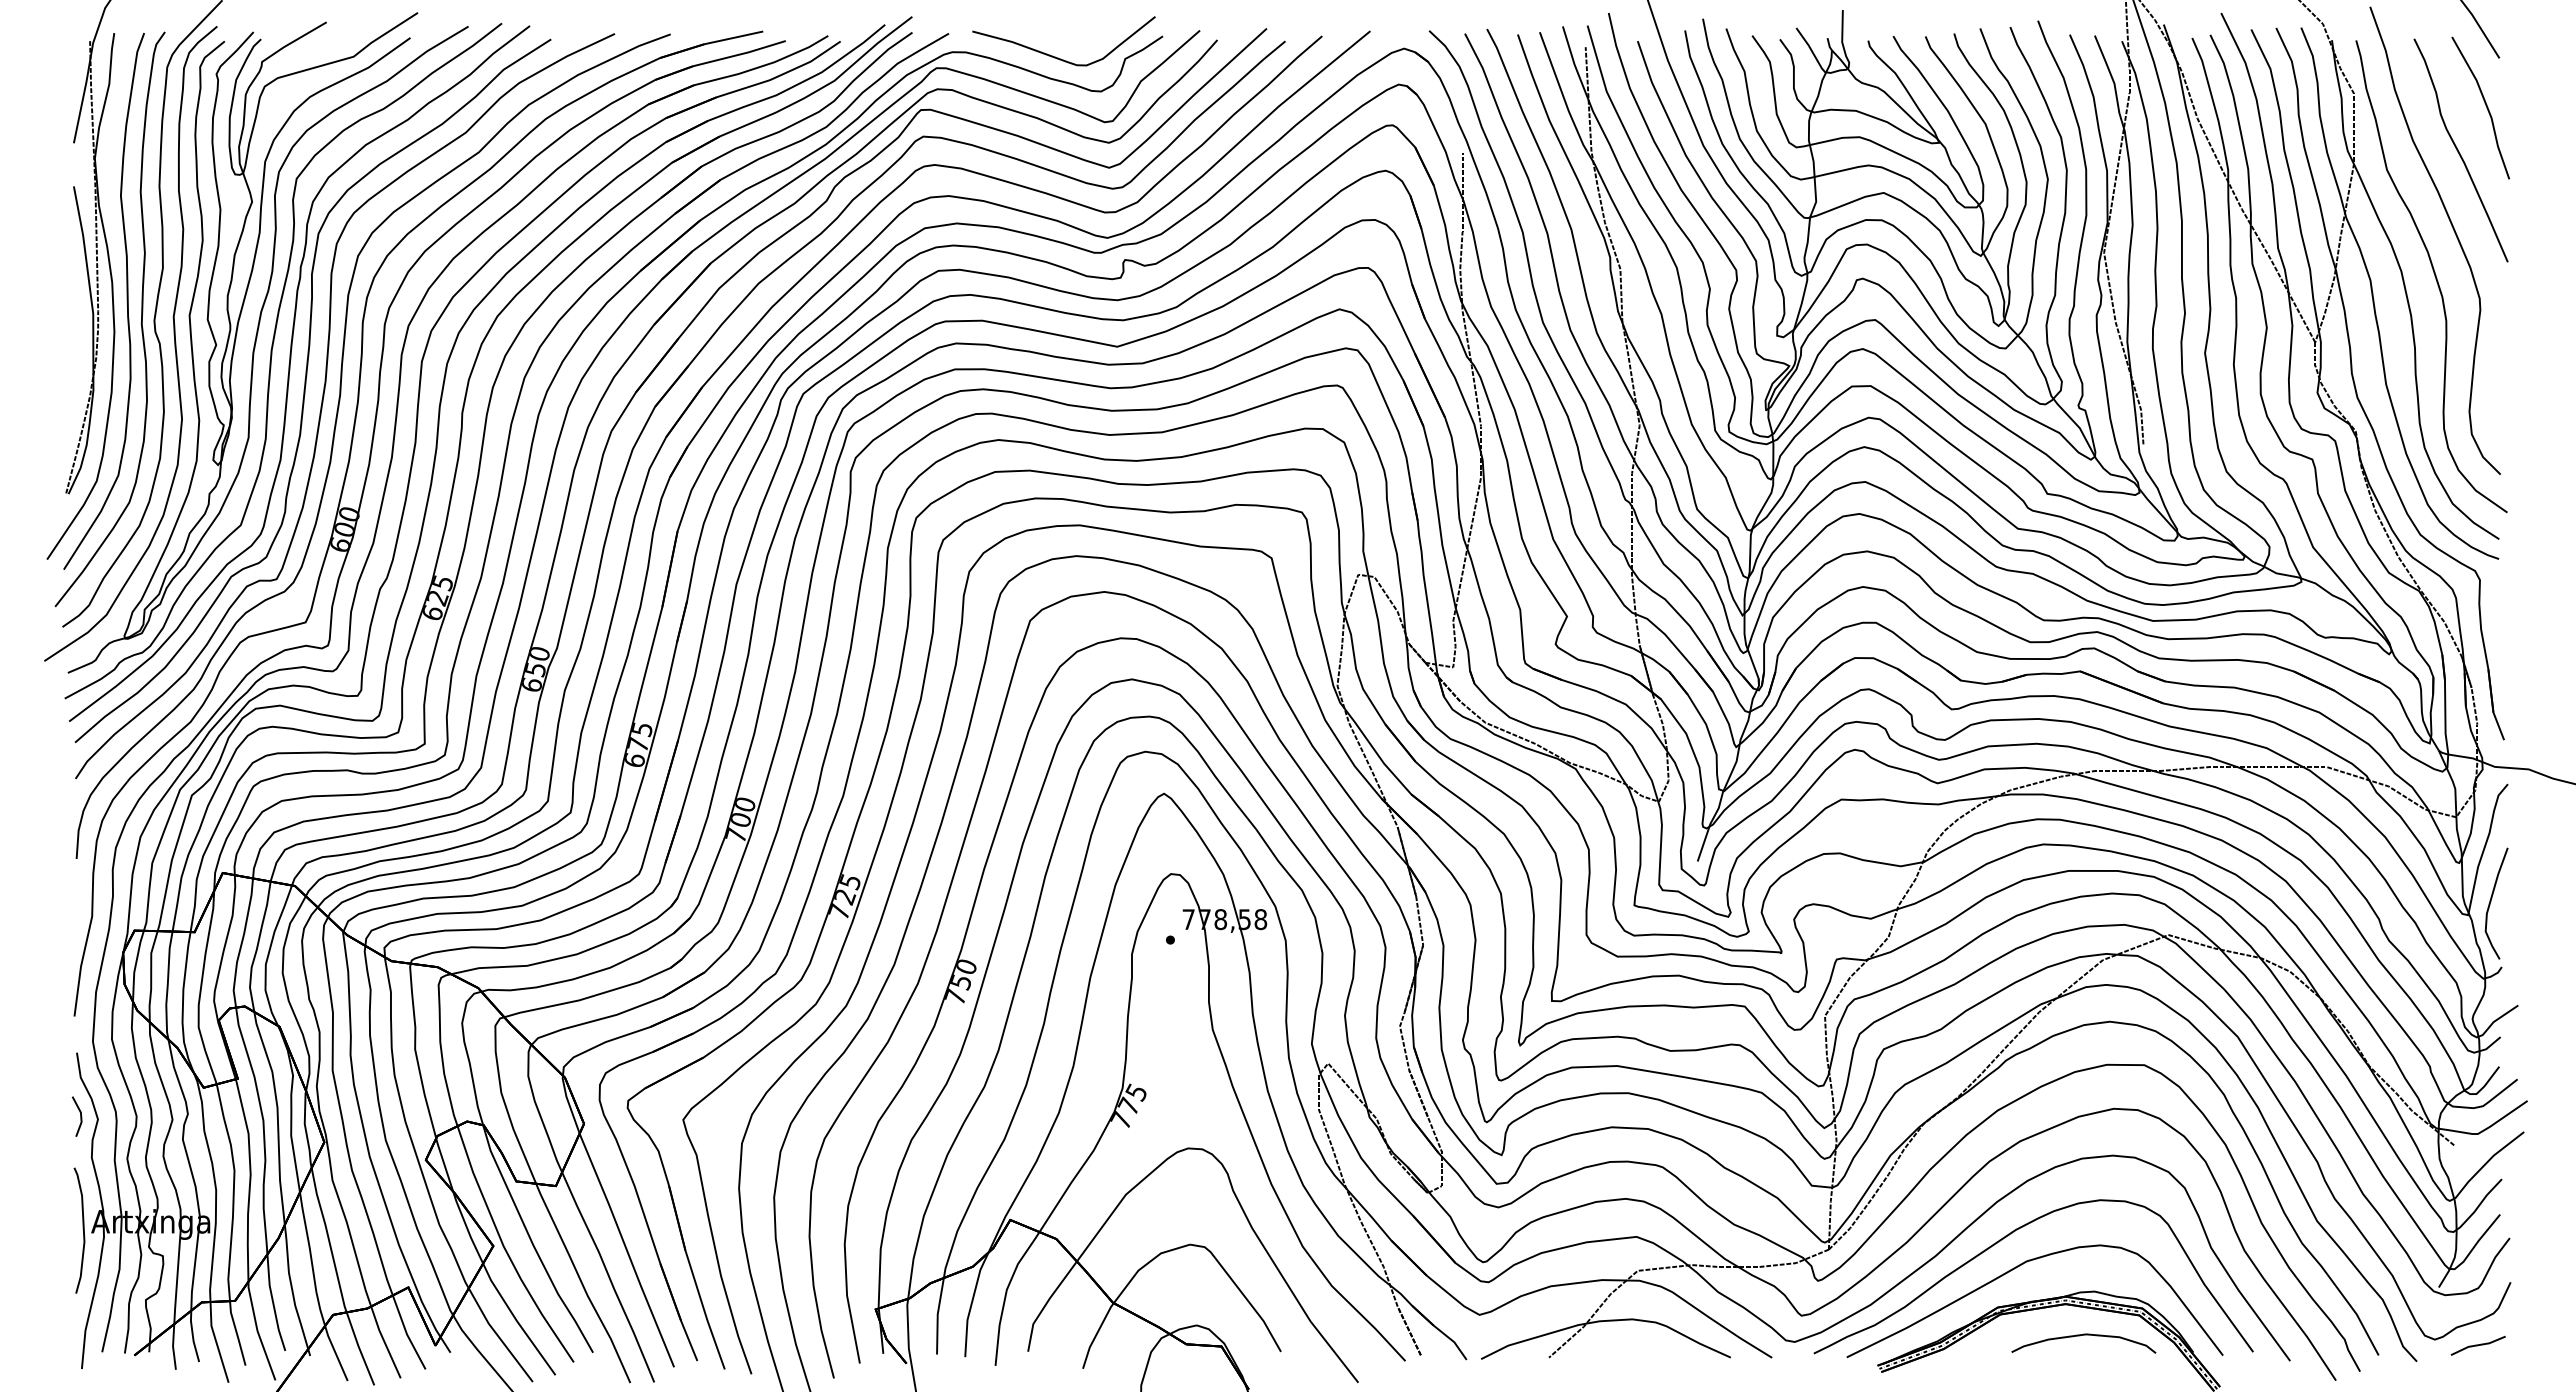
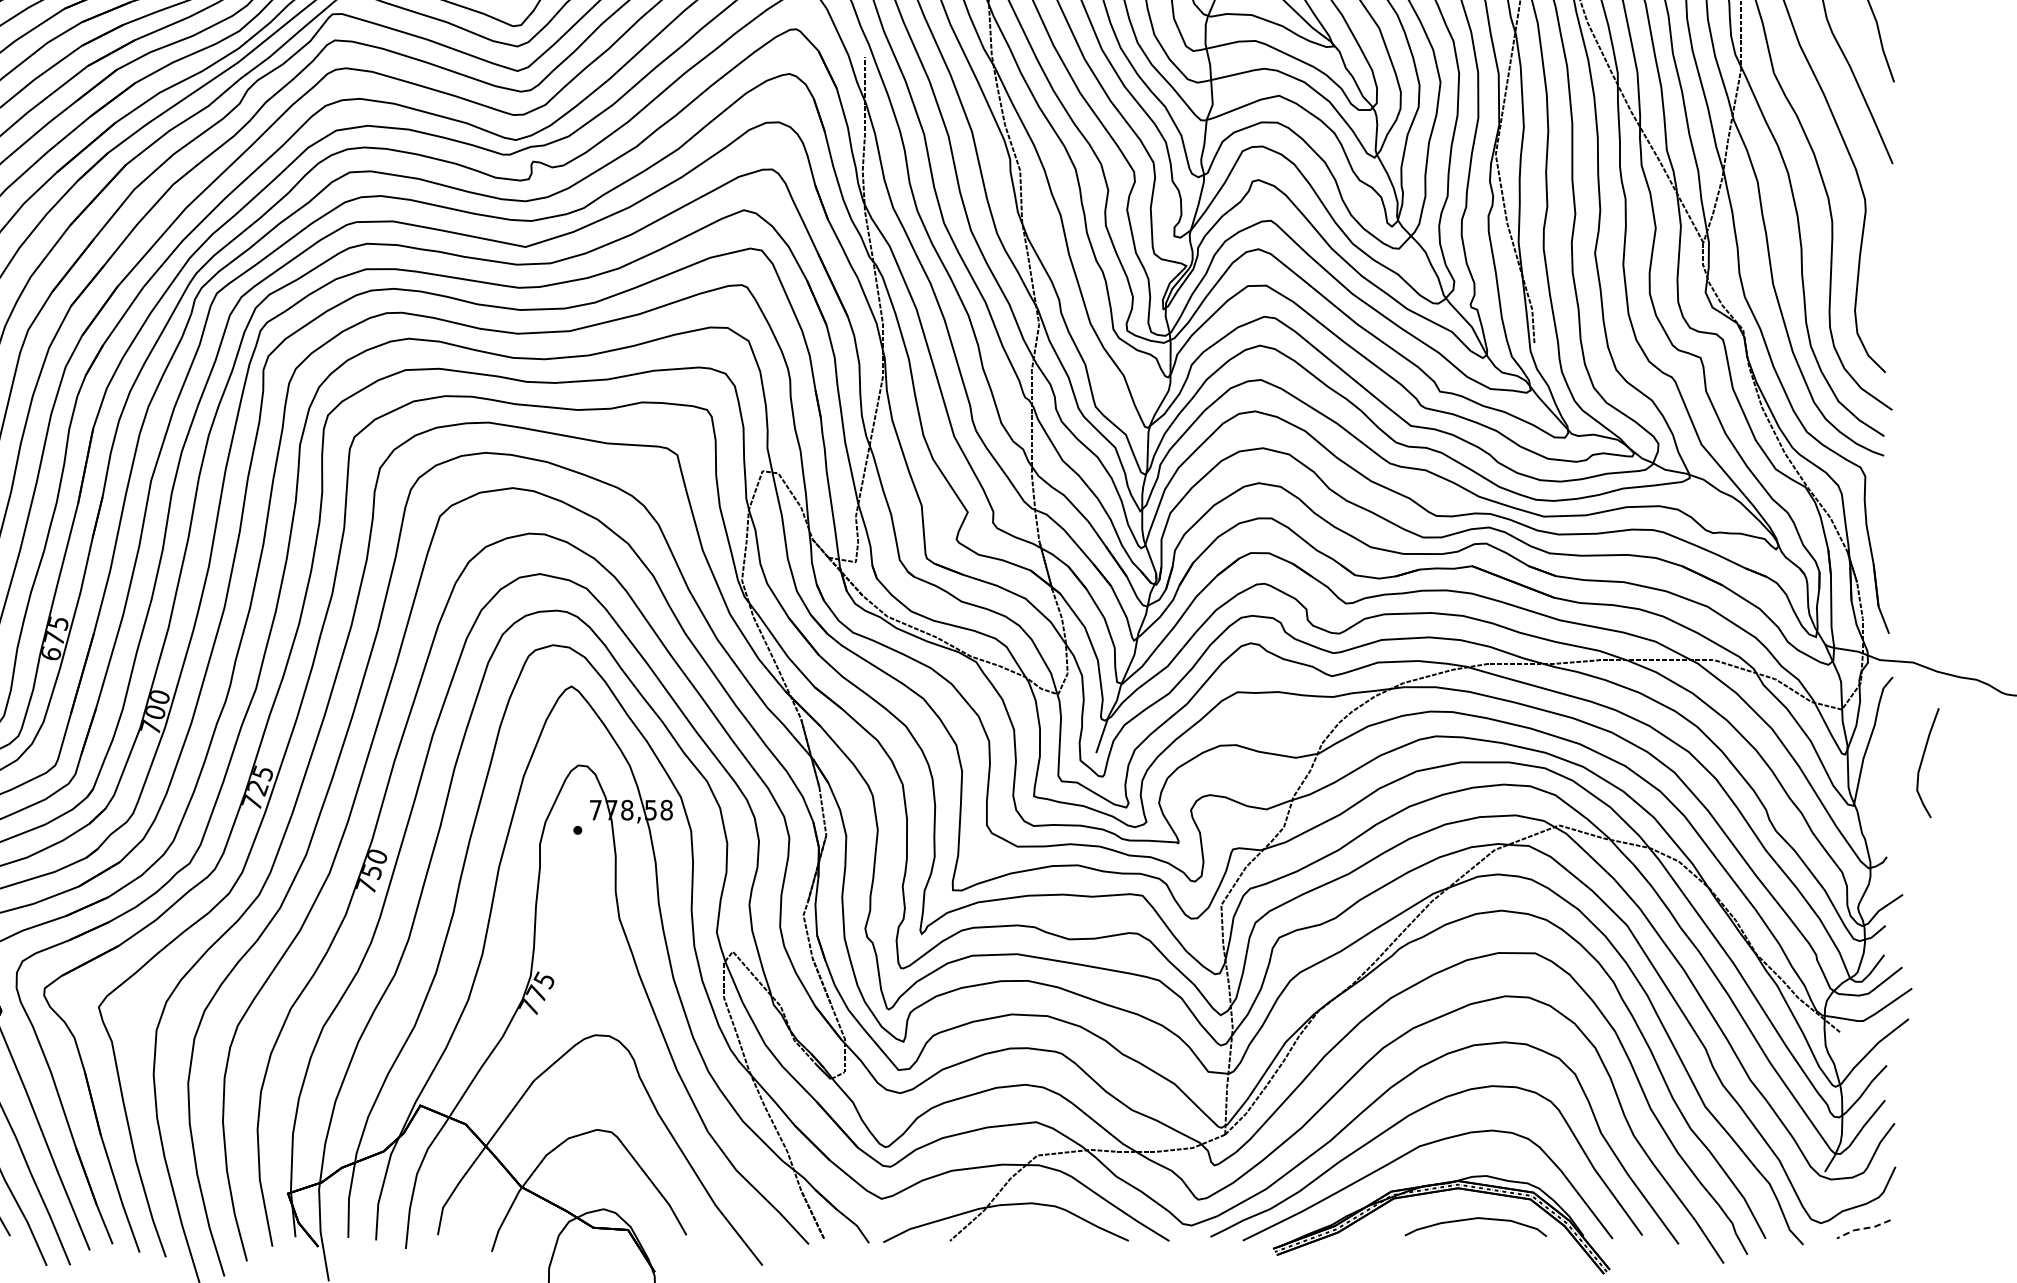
curve: (2491, 901) -> (1922, 760), moved
line: (2477, 1345) -> (1862, 1228), solid -> dashed

